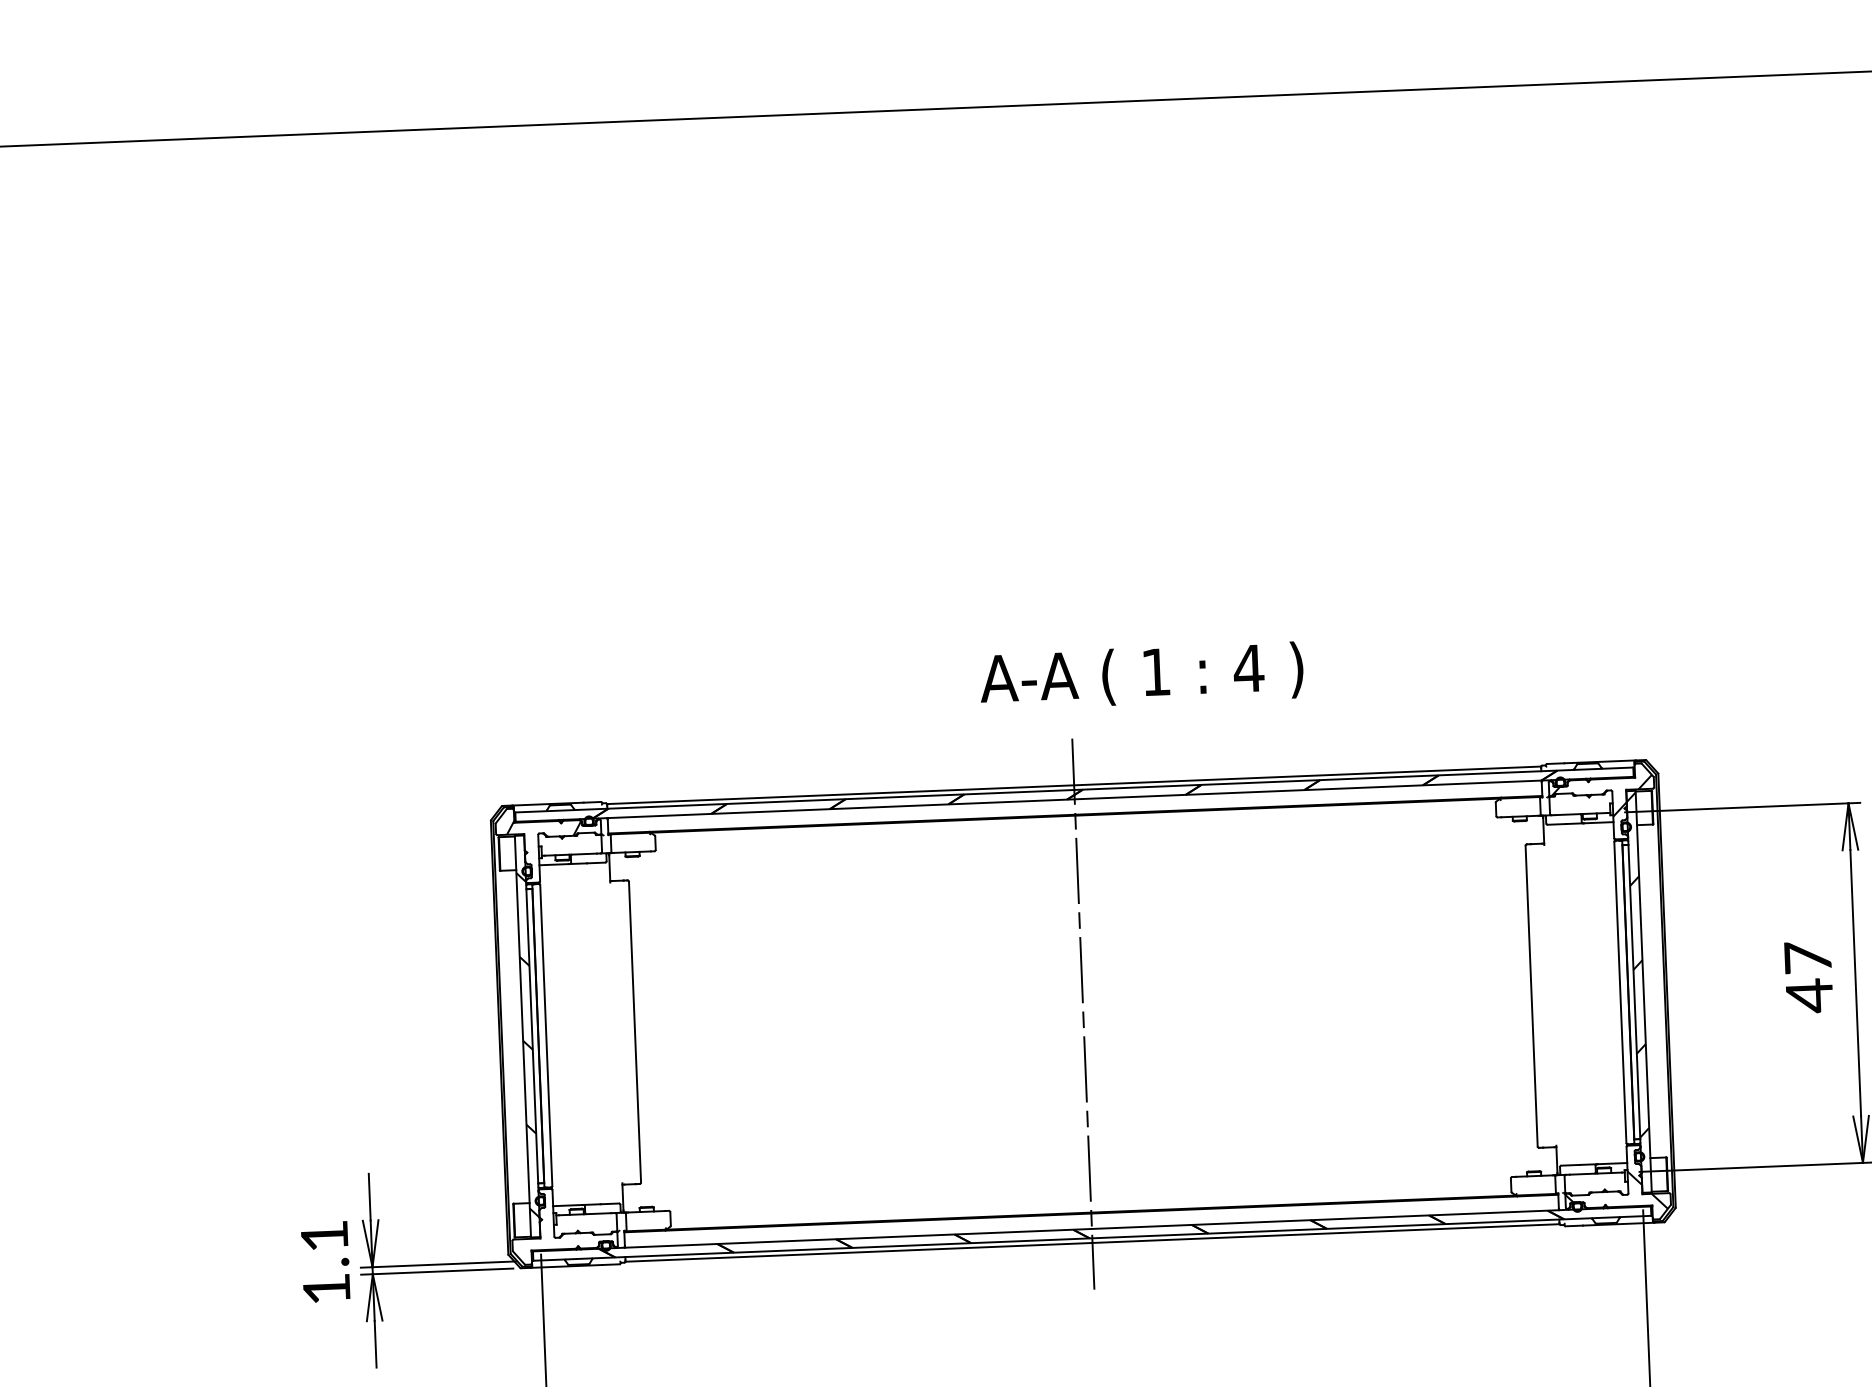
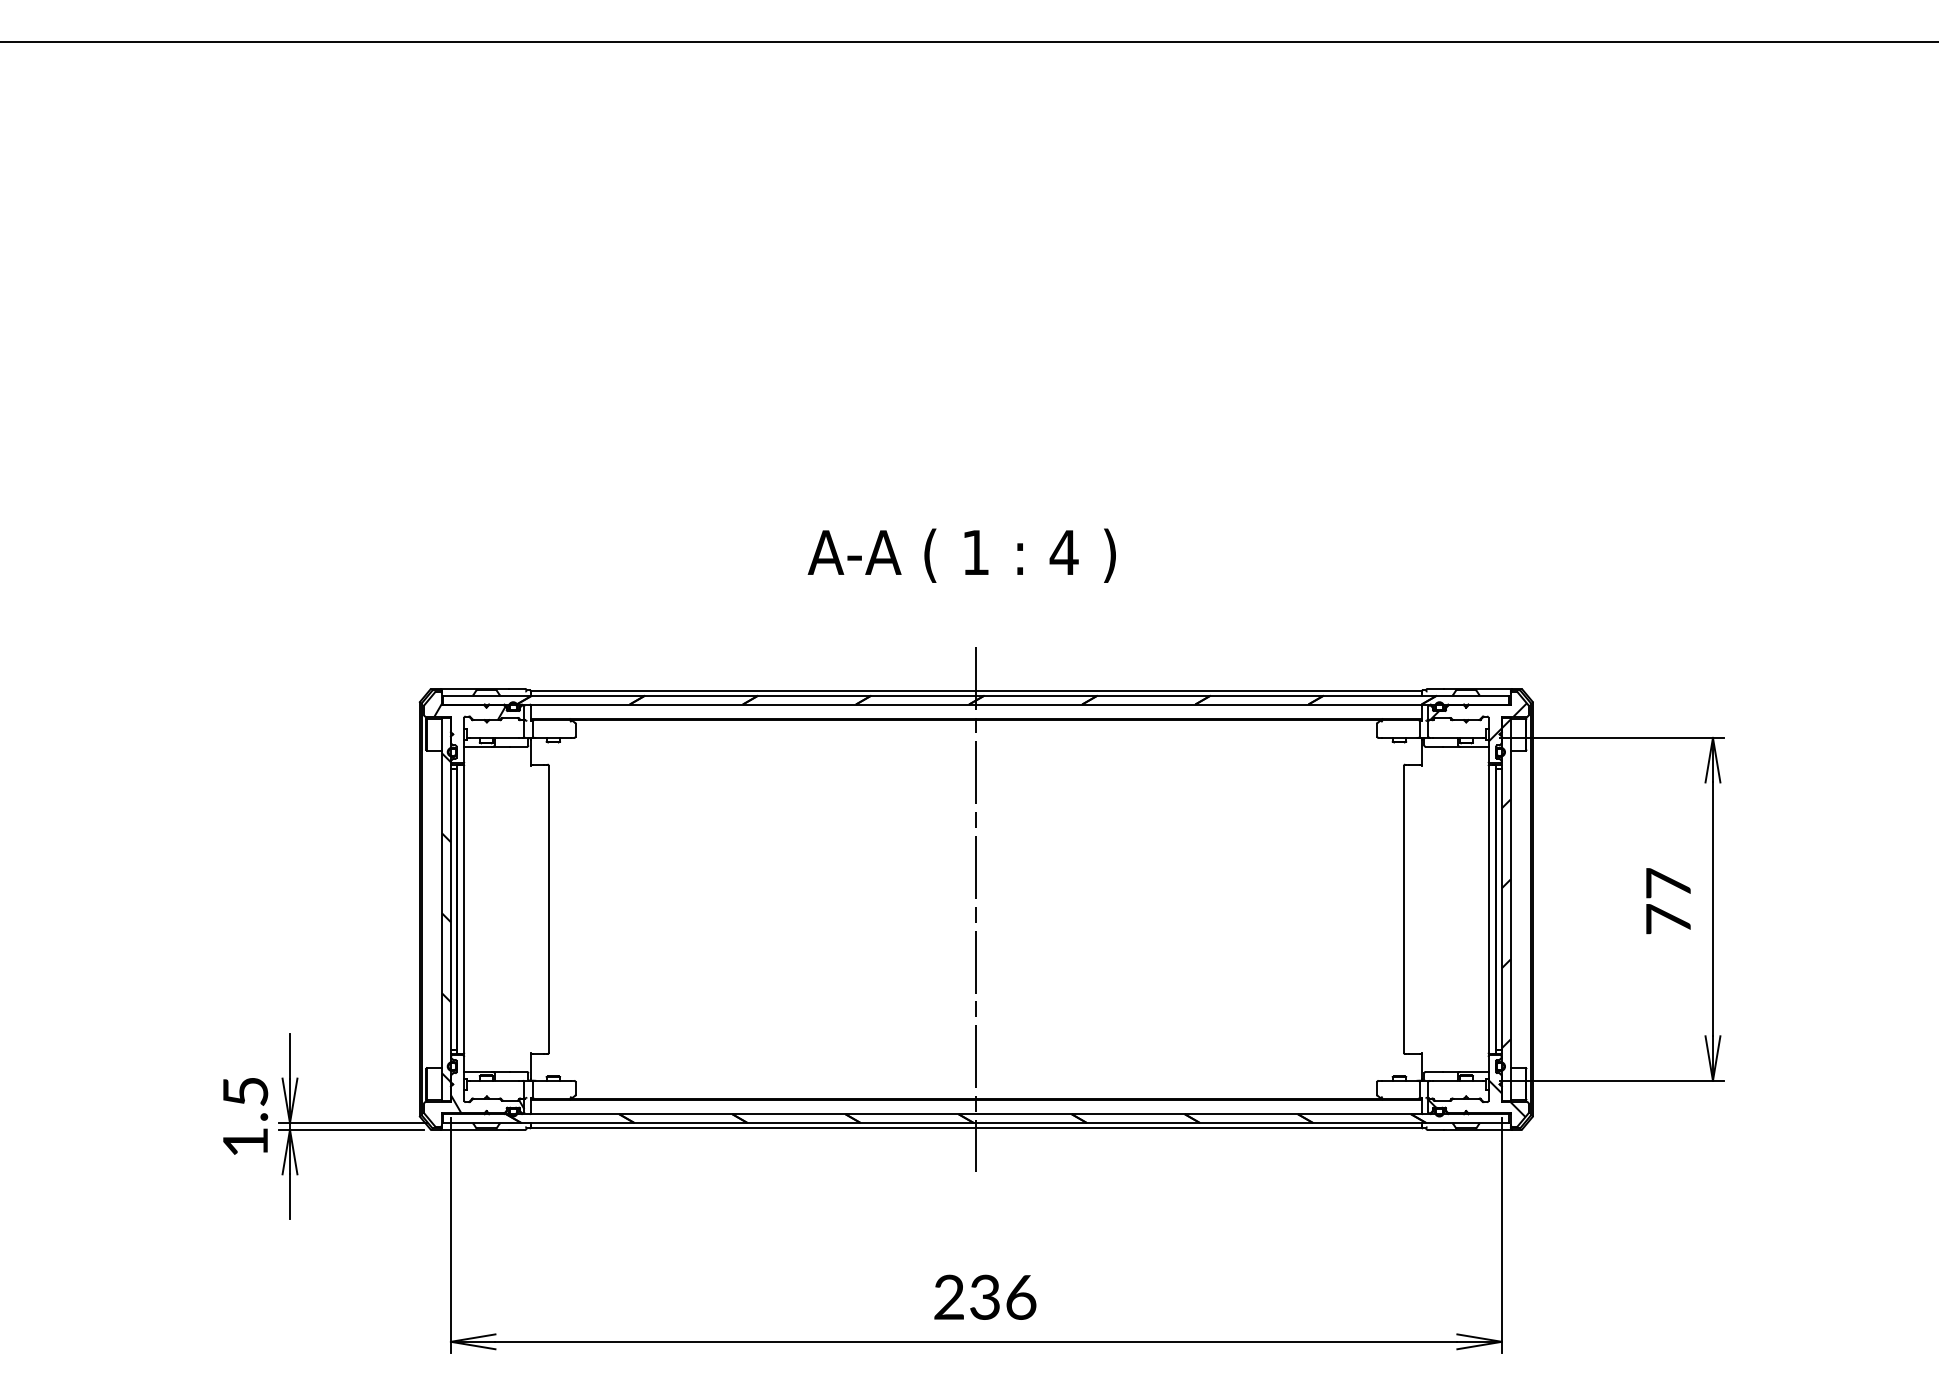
text: (1141, 675) -> (961, 555), moved
text: (1809, 995) -> (1668, 919), 47 -> 77
text: (324, 1235) -> (245, 1091), 1.1 -> 1.5
hatch: (578, 1239) -> (487, 1104), added

